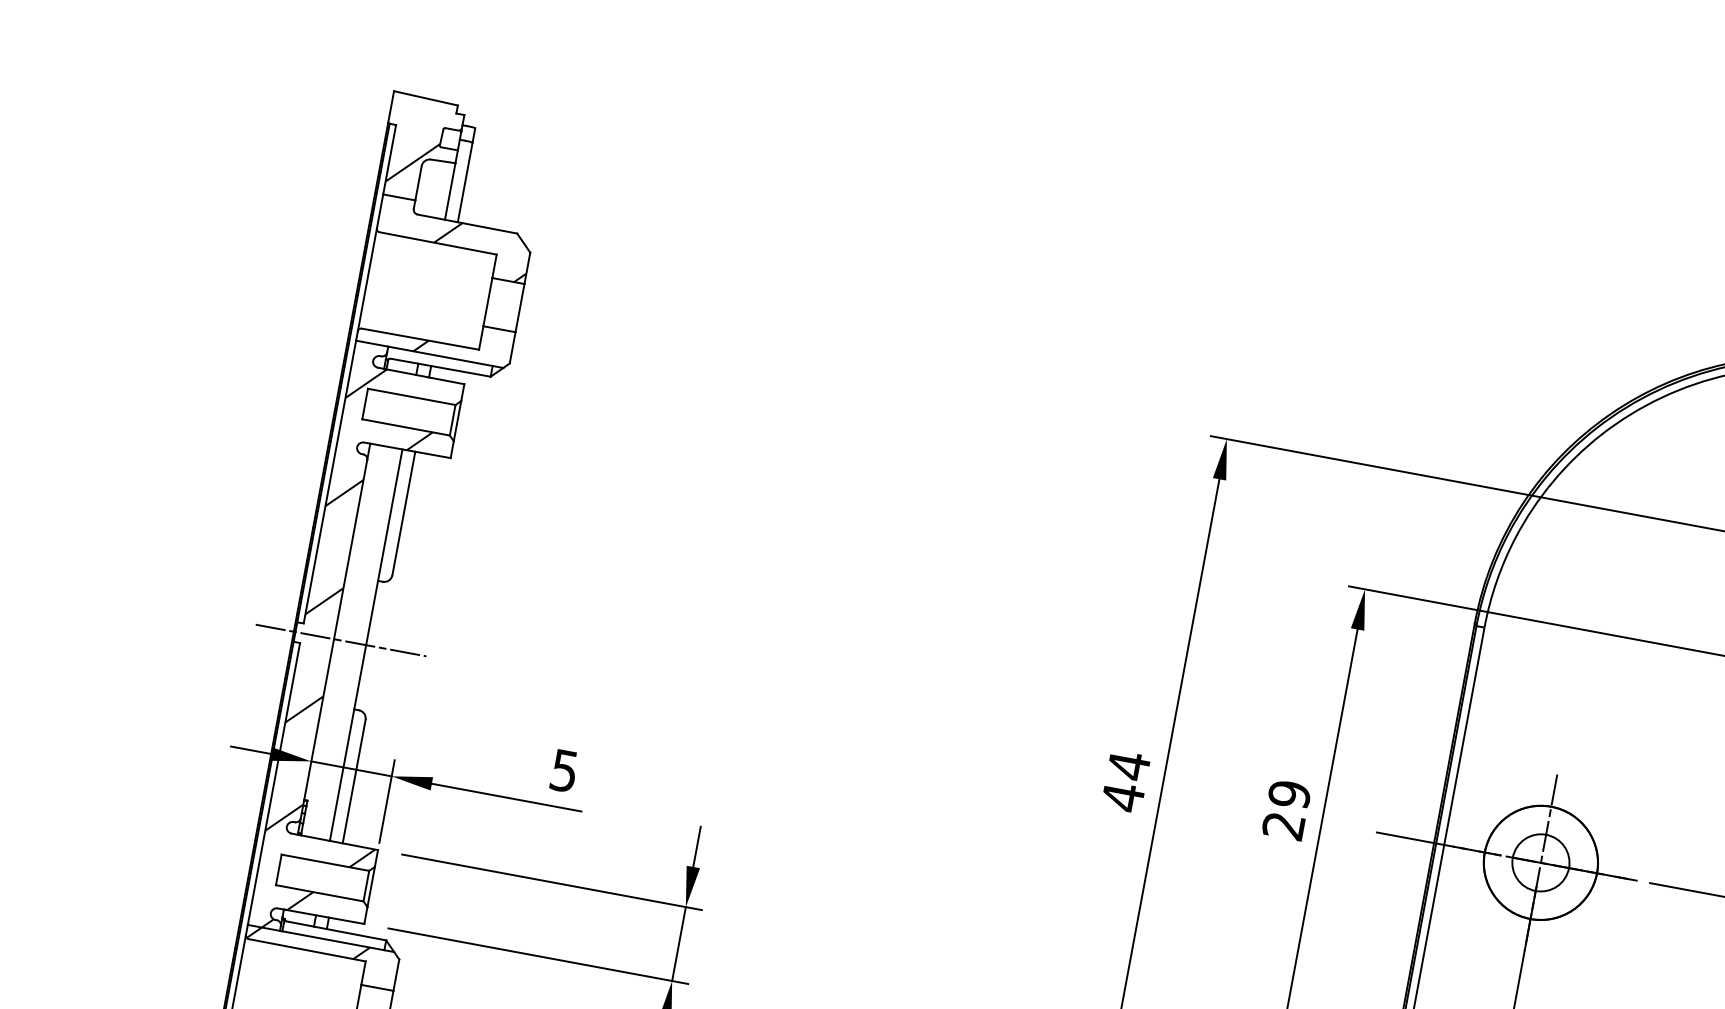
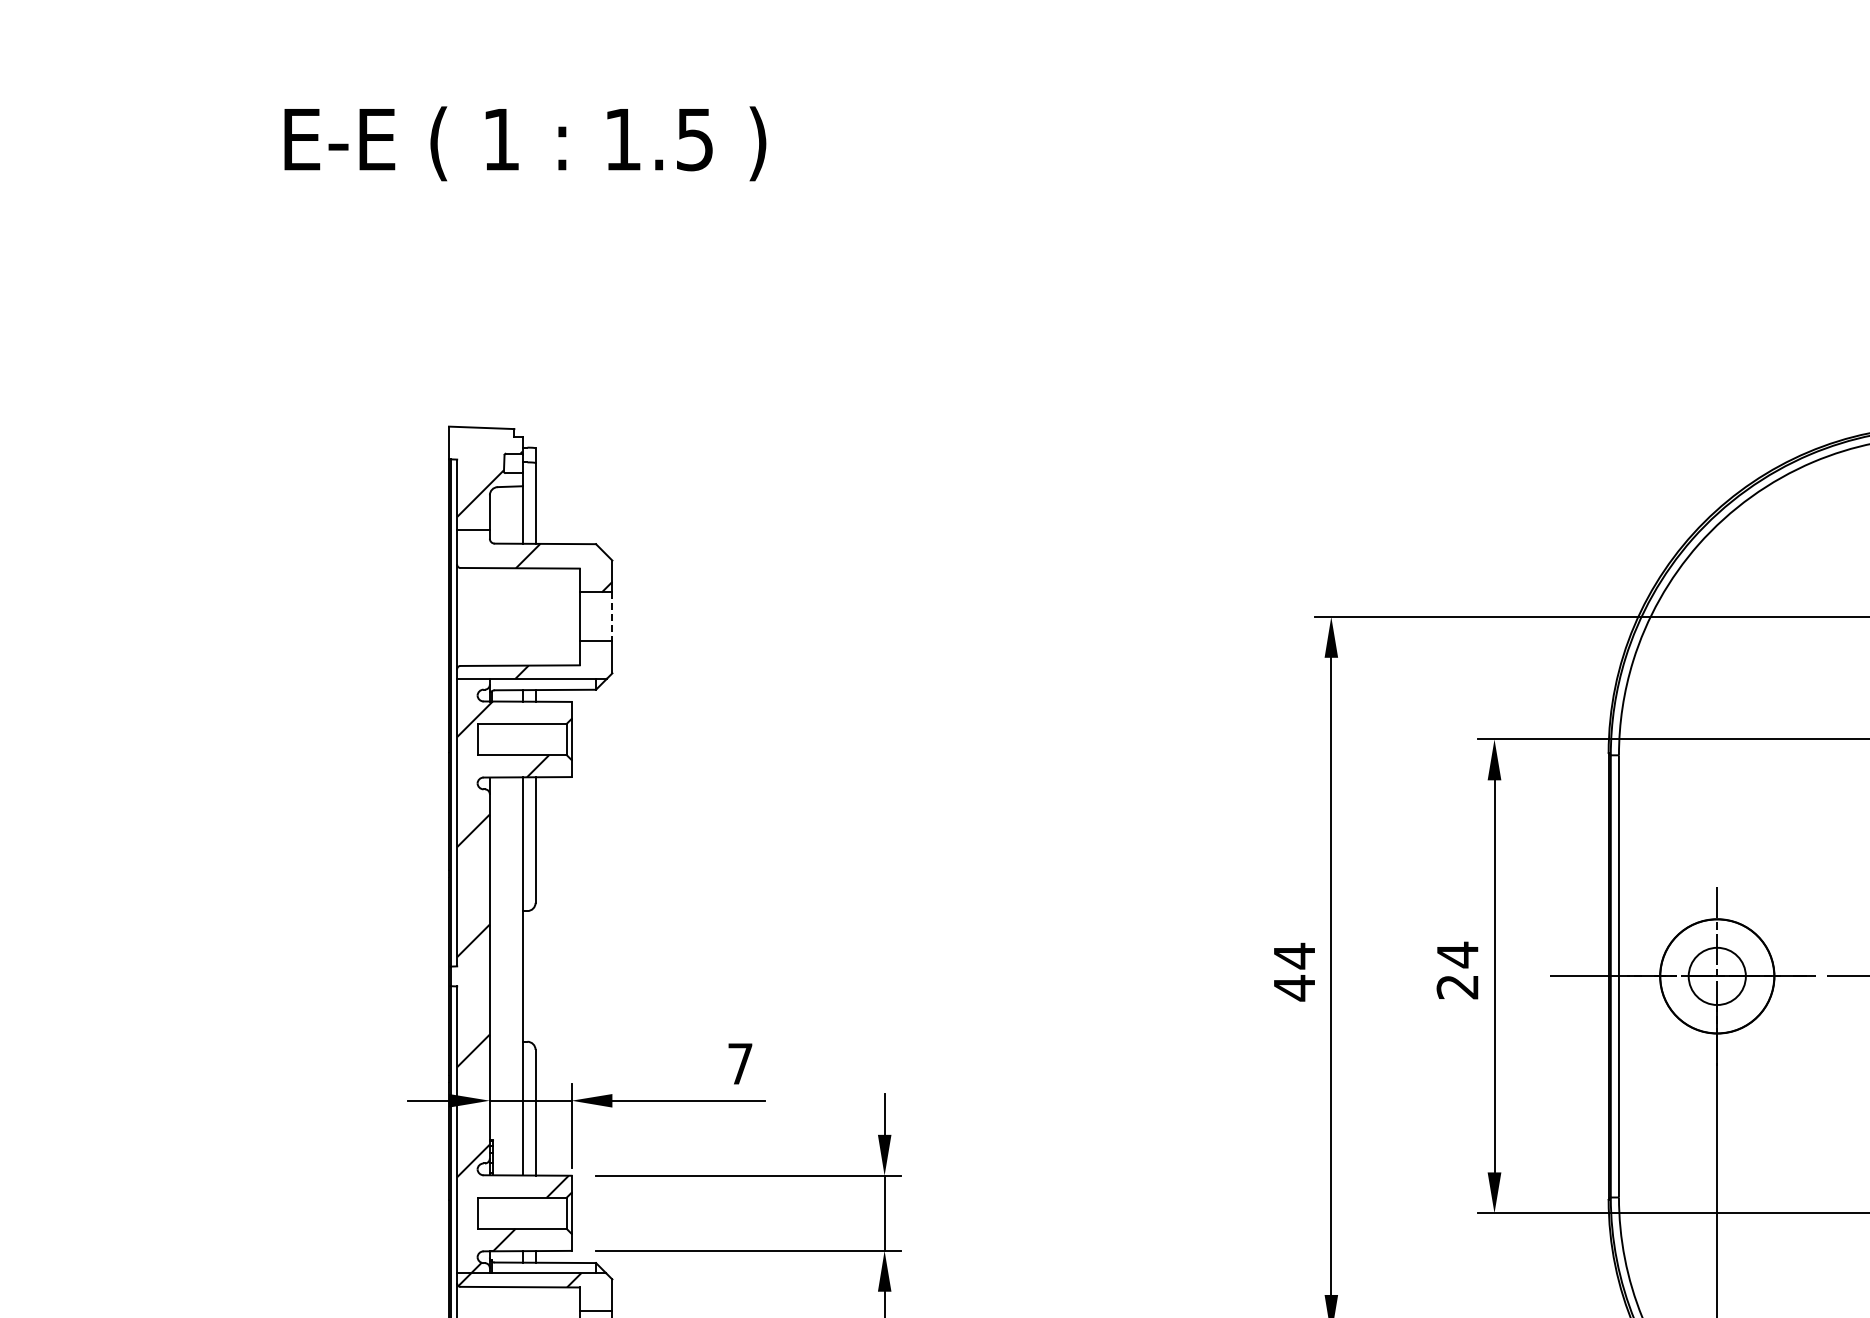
line: (520, 307) -> (612, 616), solid -> dashed
line: (340, 640) -> (496, 976), removed
text: (564, 771) -> (740, 1064), 5 -> 7
text: (1289, 794) -> (1457, 954), 29 -> 24

